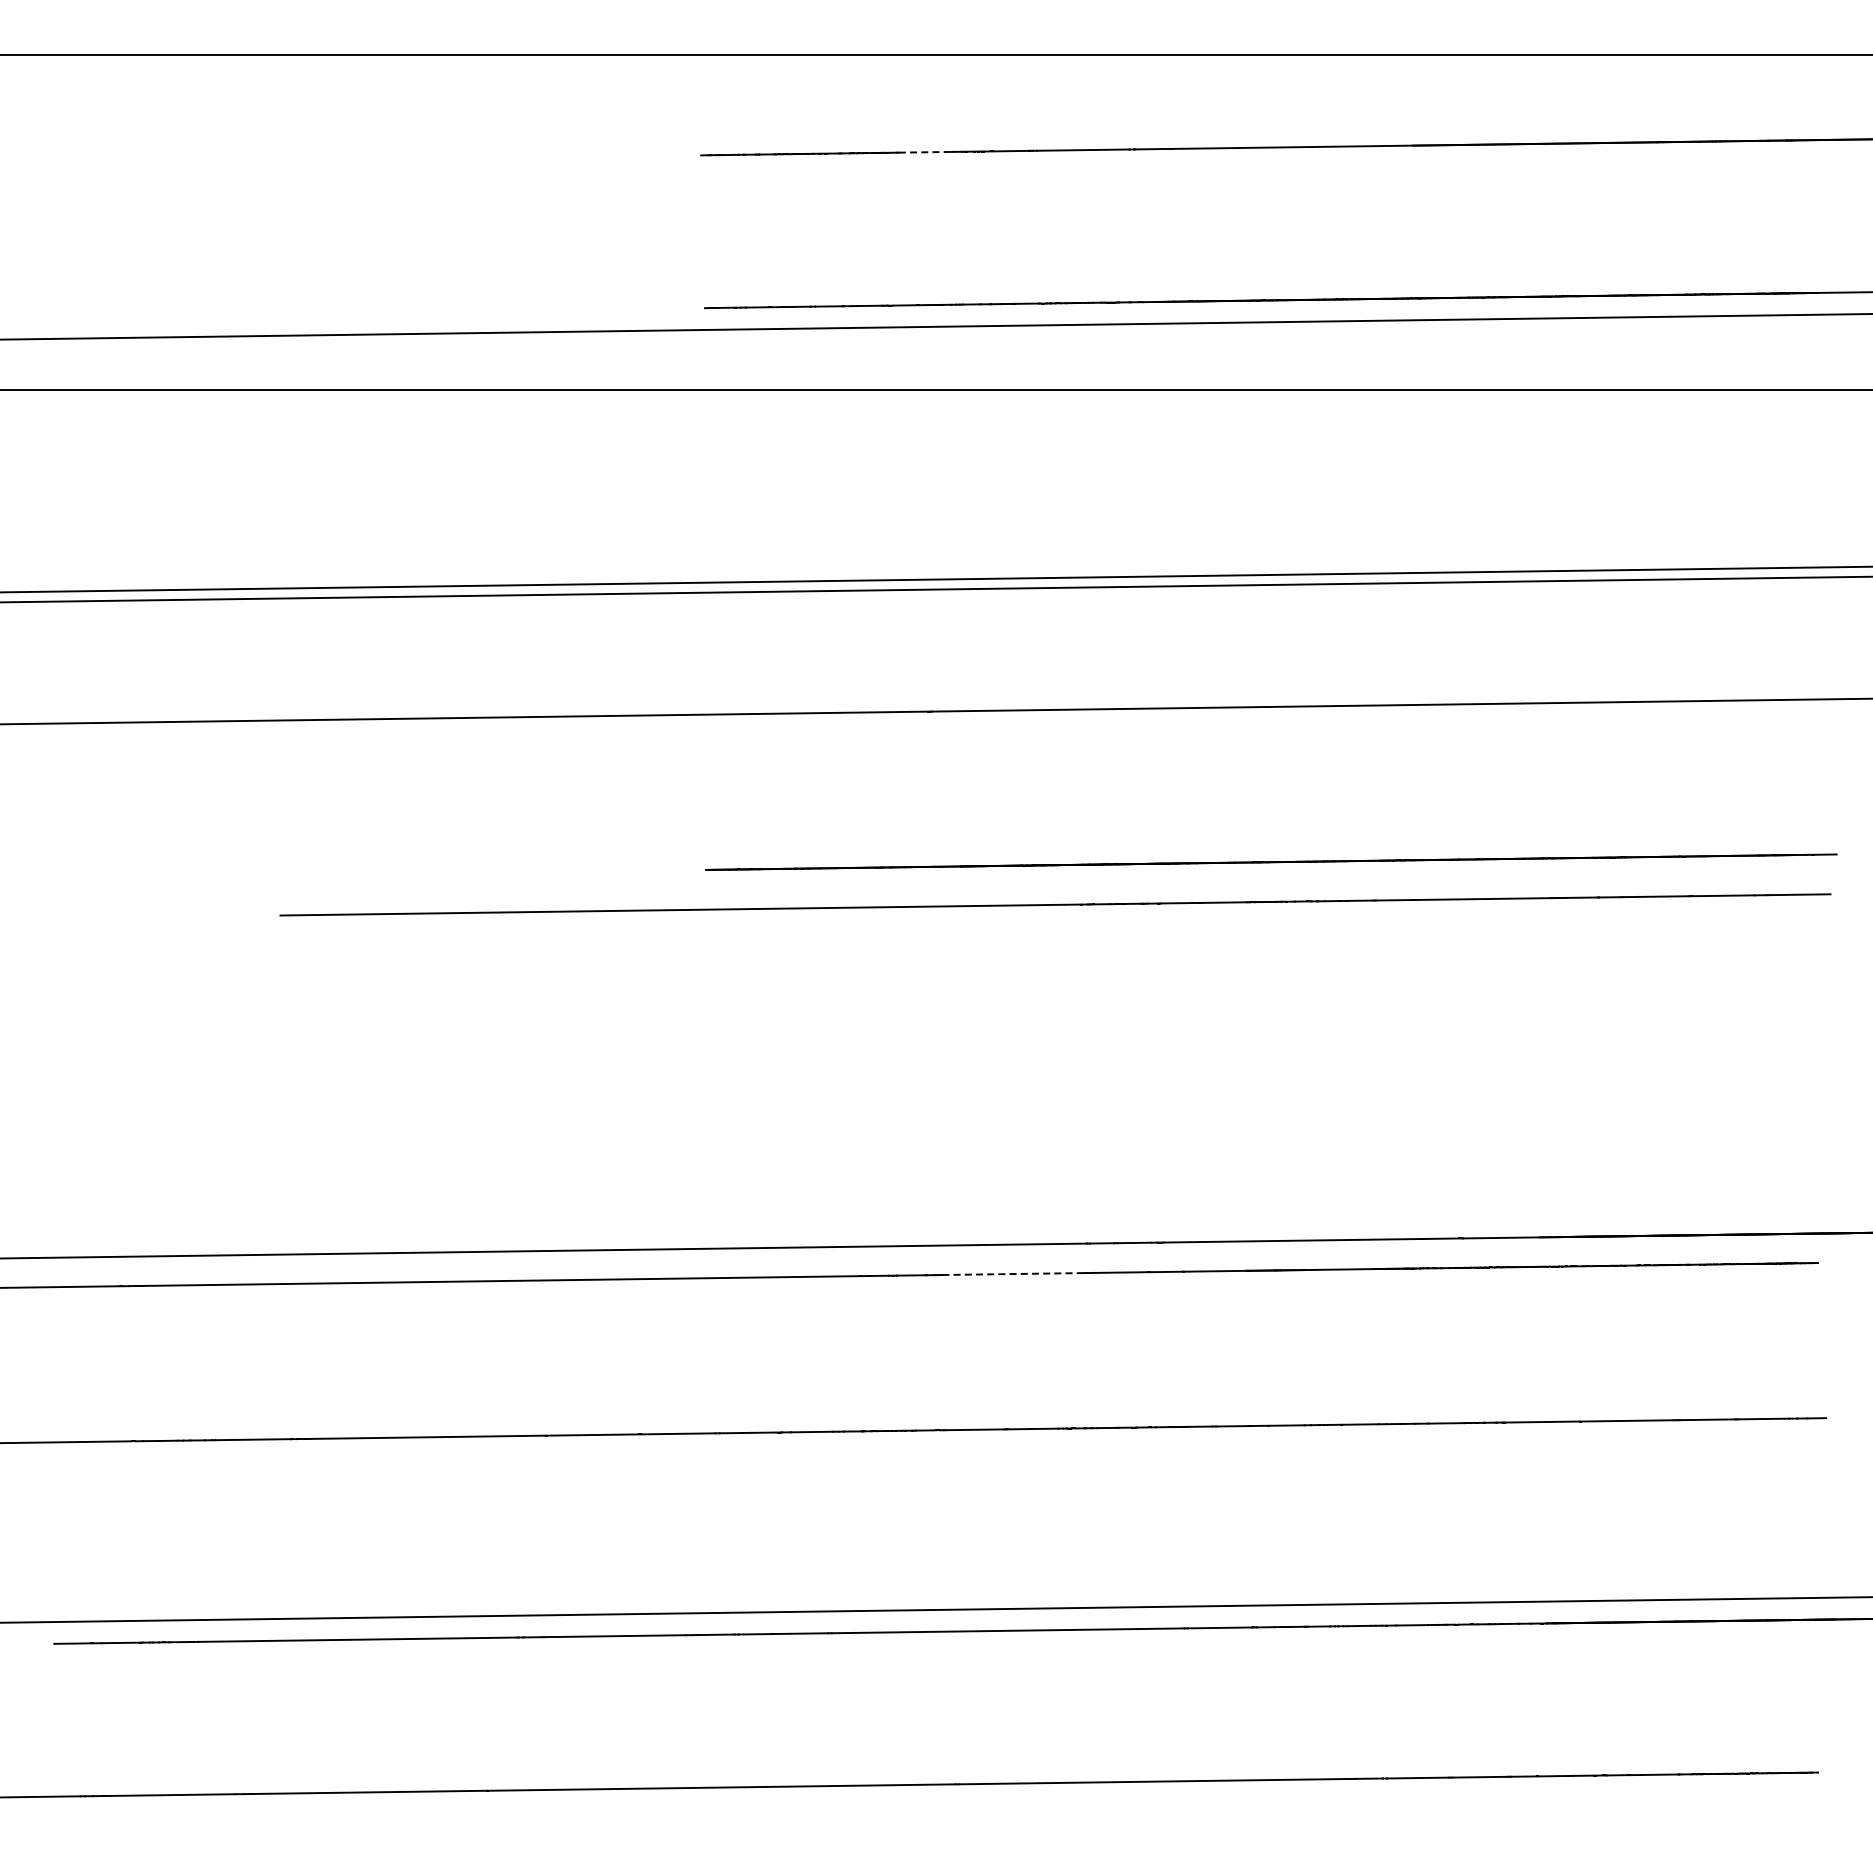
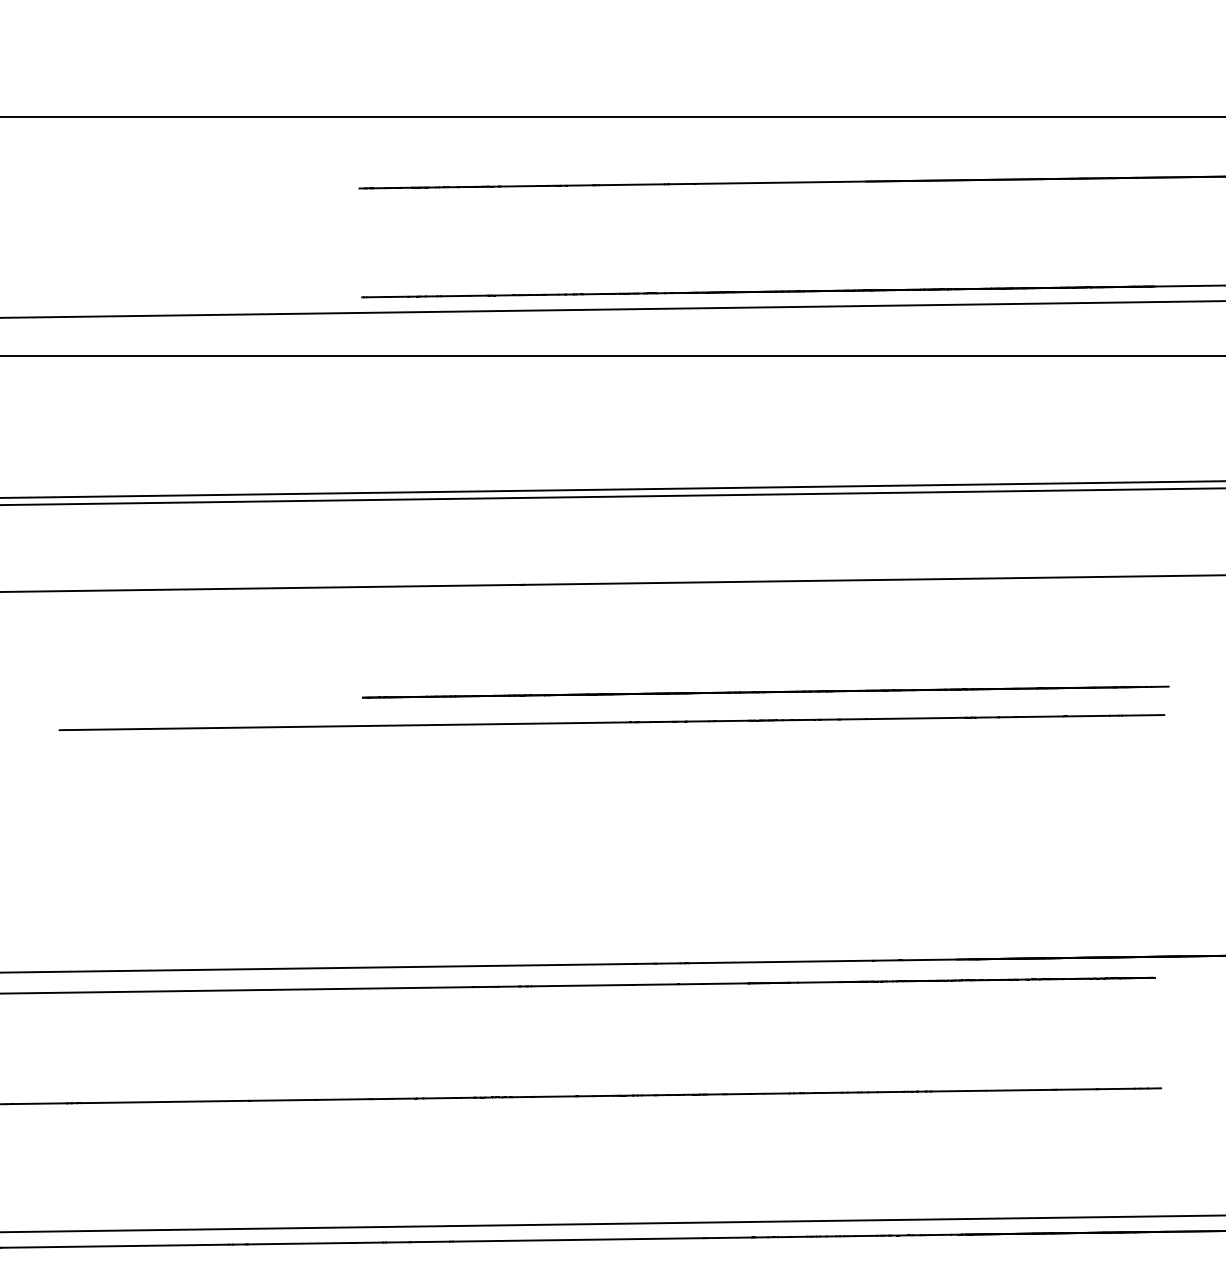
line: (925, 152) -> (519, 186), dashed -> solid
line: (1013, 1274) -> (582, 985), dashed -> solid

